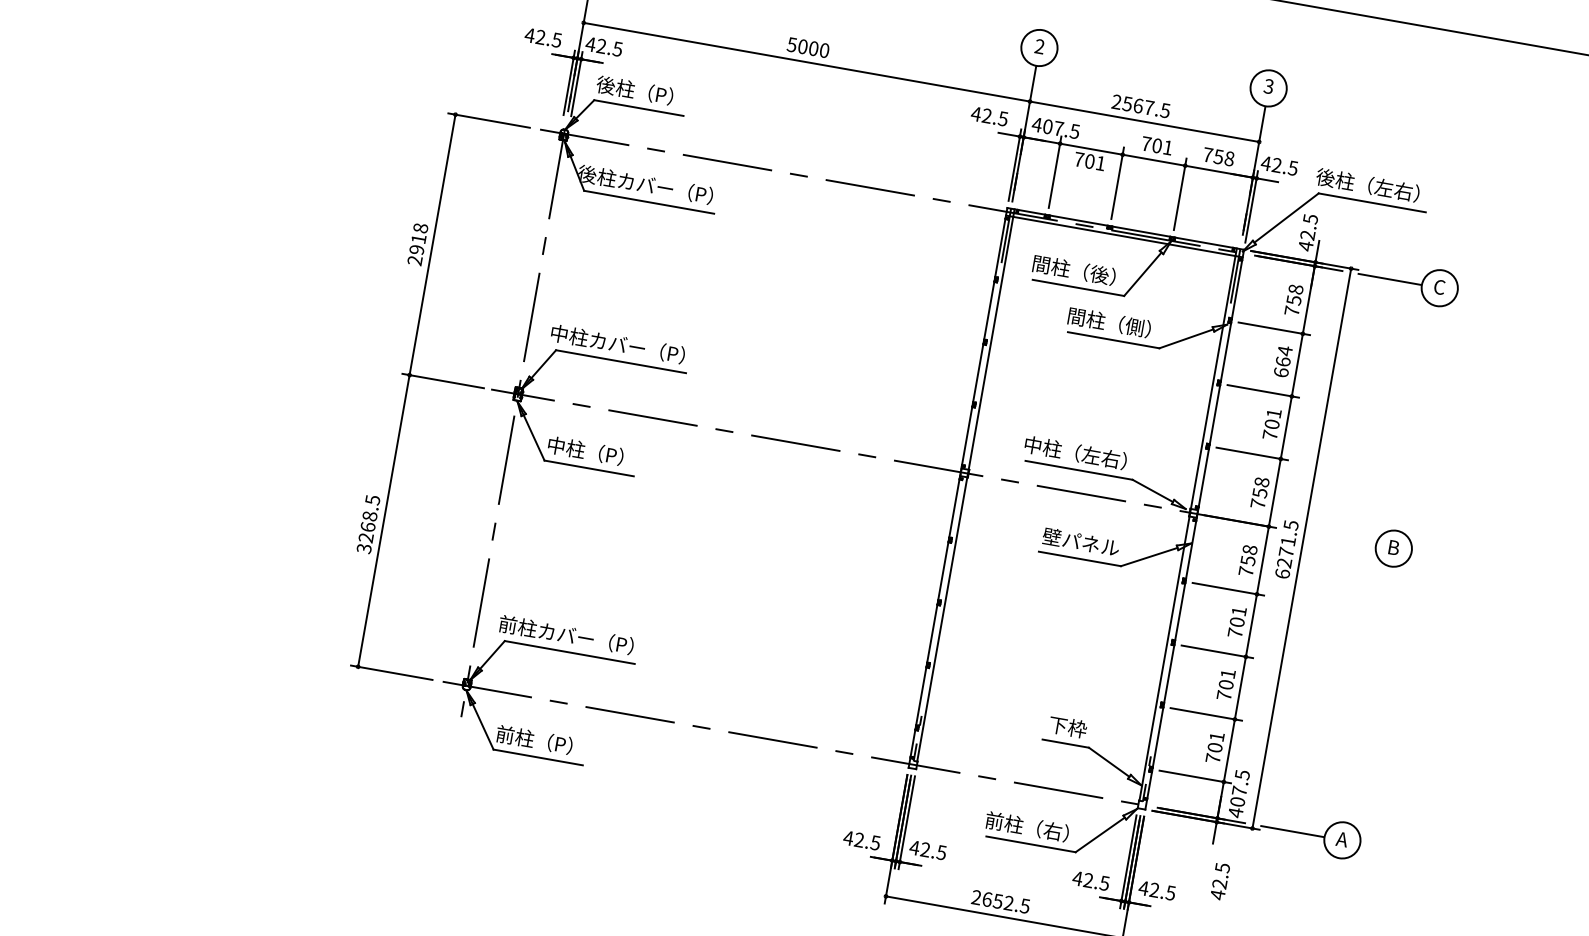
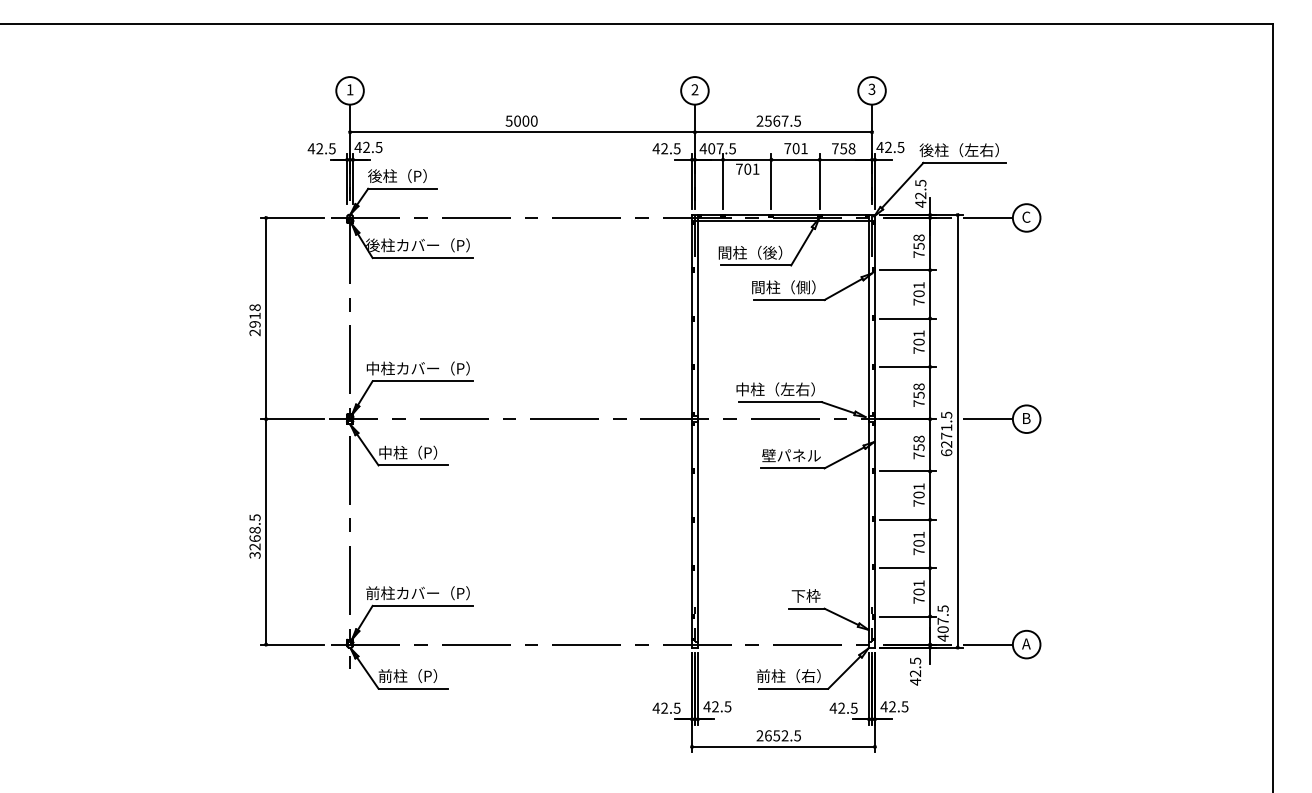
text: (1282, 361) -> (918, 293), 664 -> 701
line: (1343, 540) -> (987, 419), added
text: (1220, 881) -> (915, 671), moved

